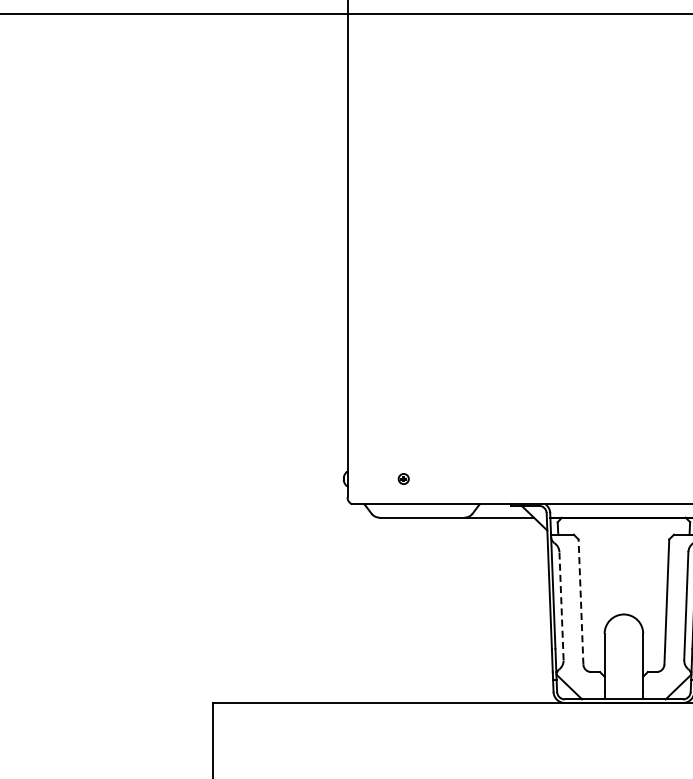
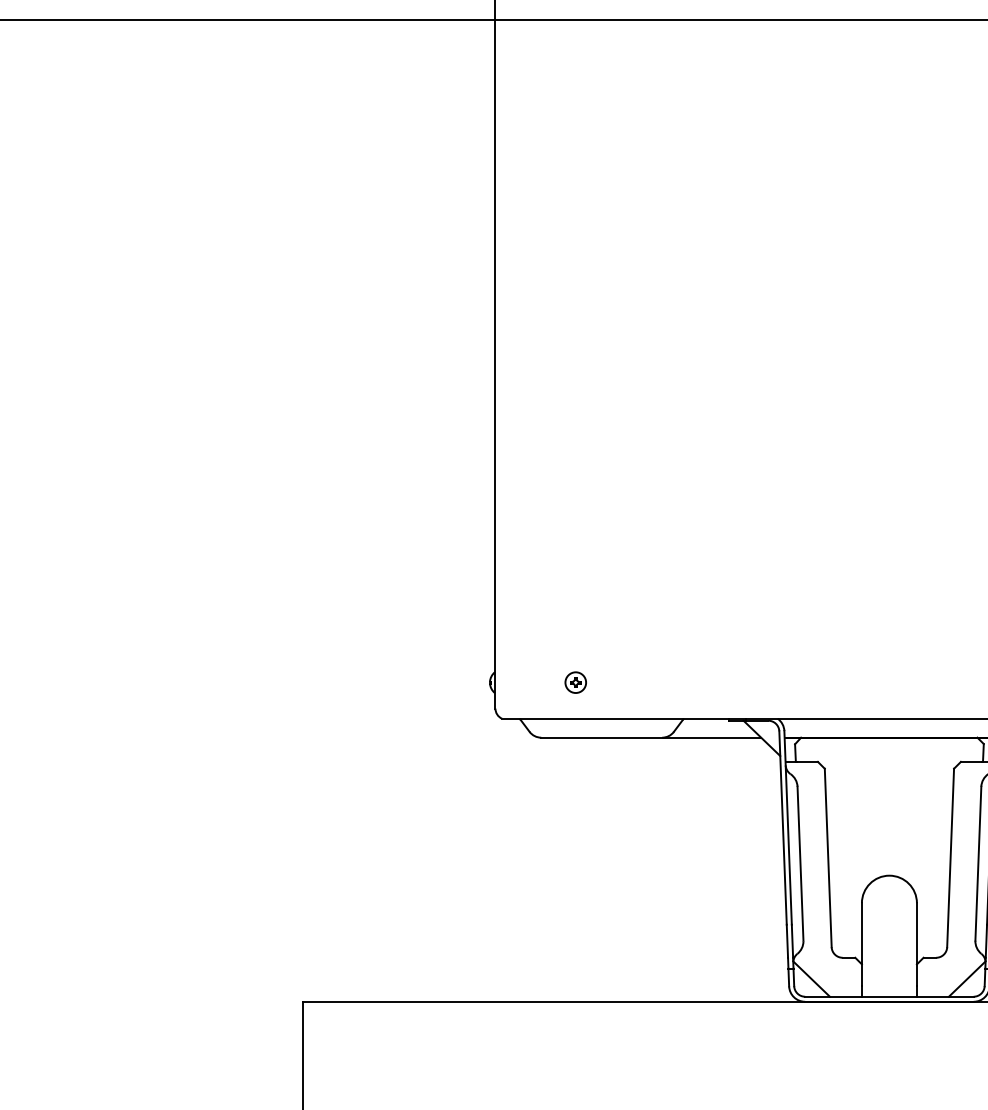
part: (403, 478) -> (575, 681), size x1.43
line: (580, 602) -> (827, 858), dashed -> solid
line: (561, 605) -> (800, 862), dashed -> solid

